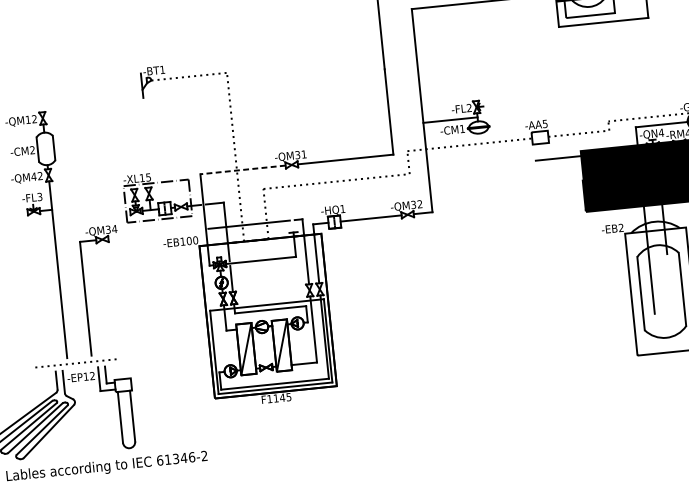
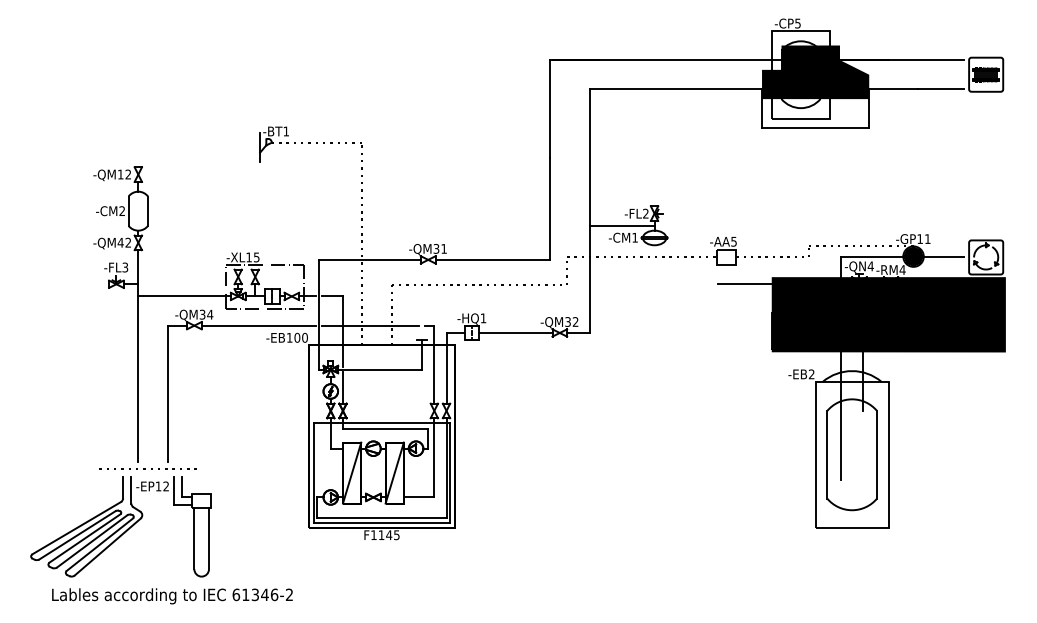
line: (242, 169) -> (369, 259), dashed -> solid
line: (91, 216) -> (184, 296), added
line: (155, 234) -> (258, 325), added

